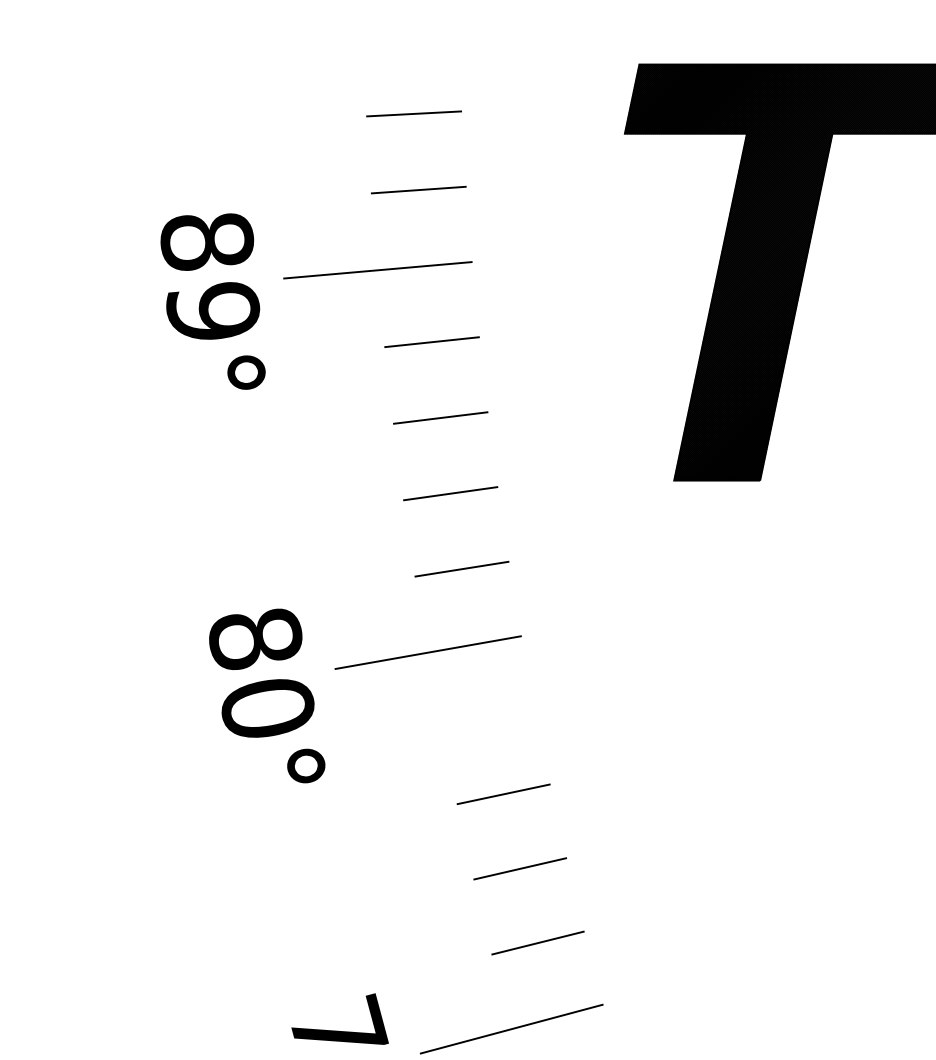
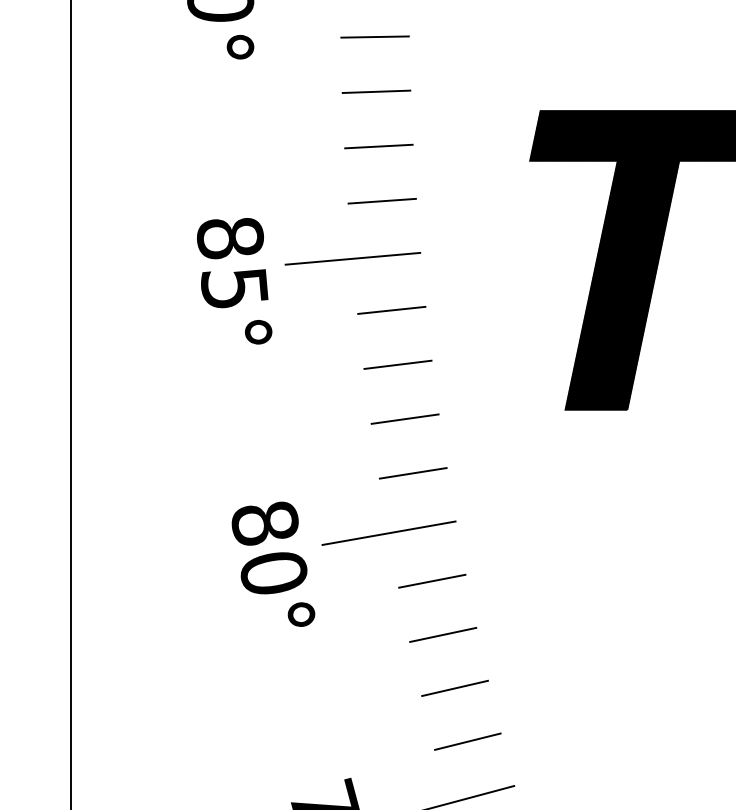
line: (410, 37) -> (376, 91), added
text: (212, 310) -> (234, 287), 89° -> 85°
line: (488, 718) -> (432, 580), added

